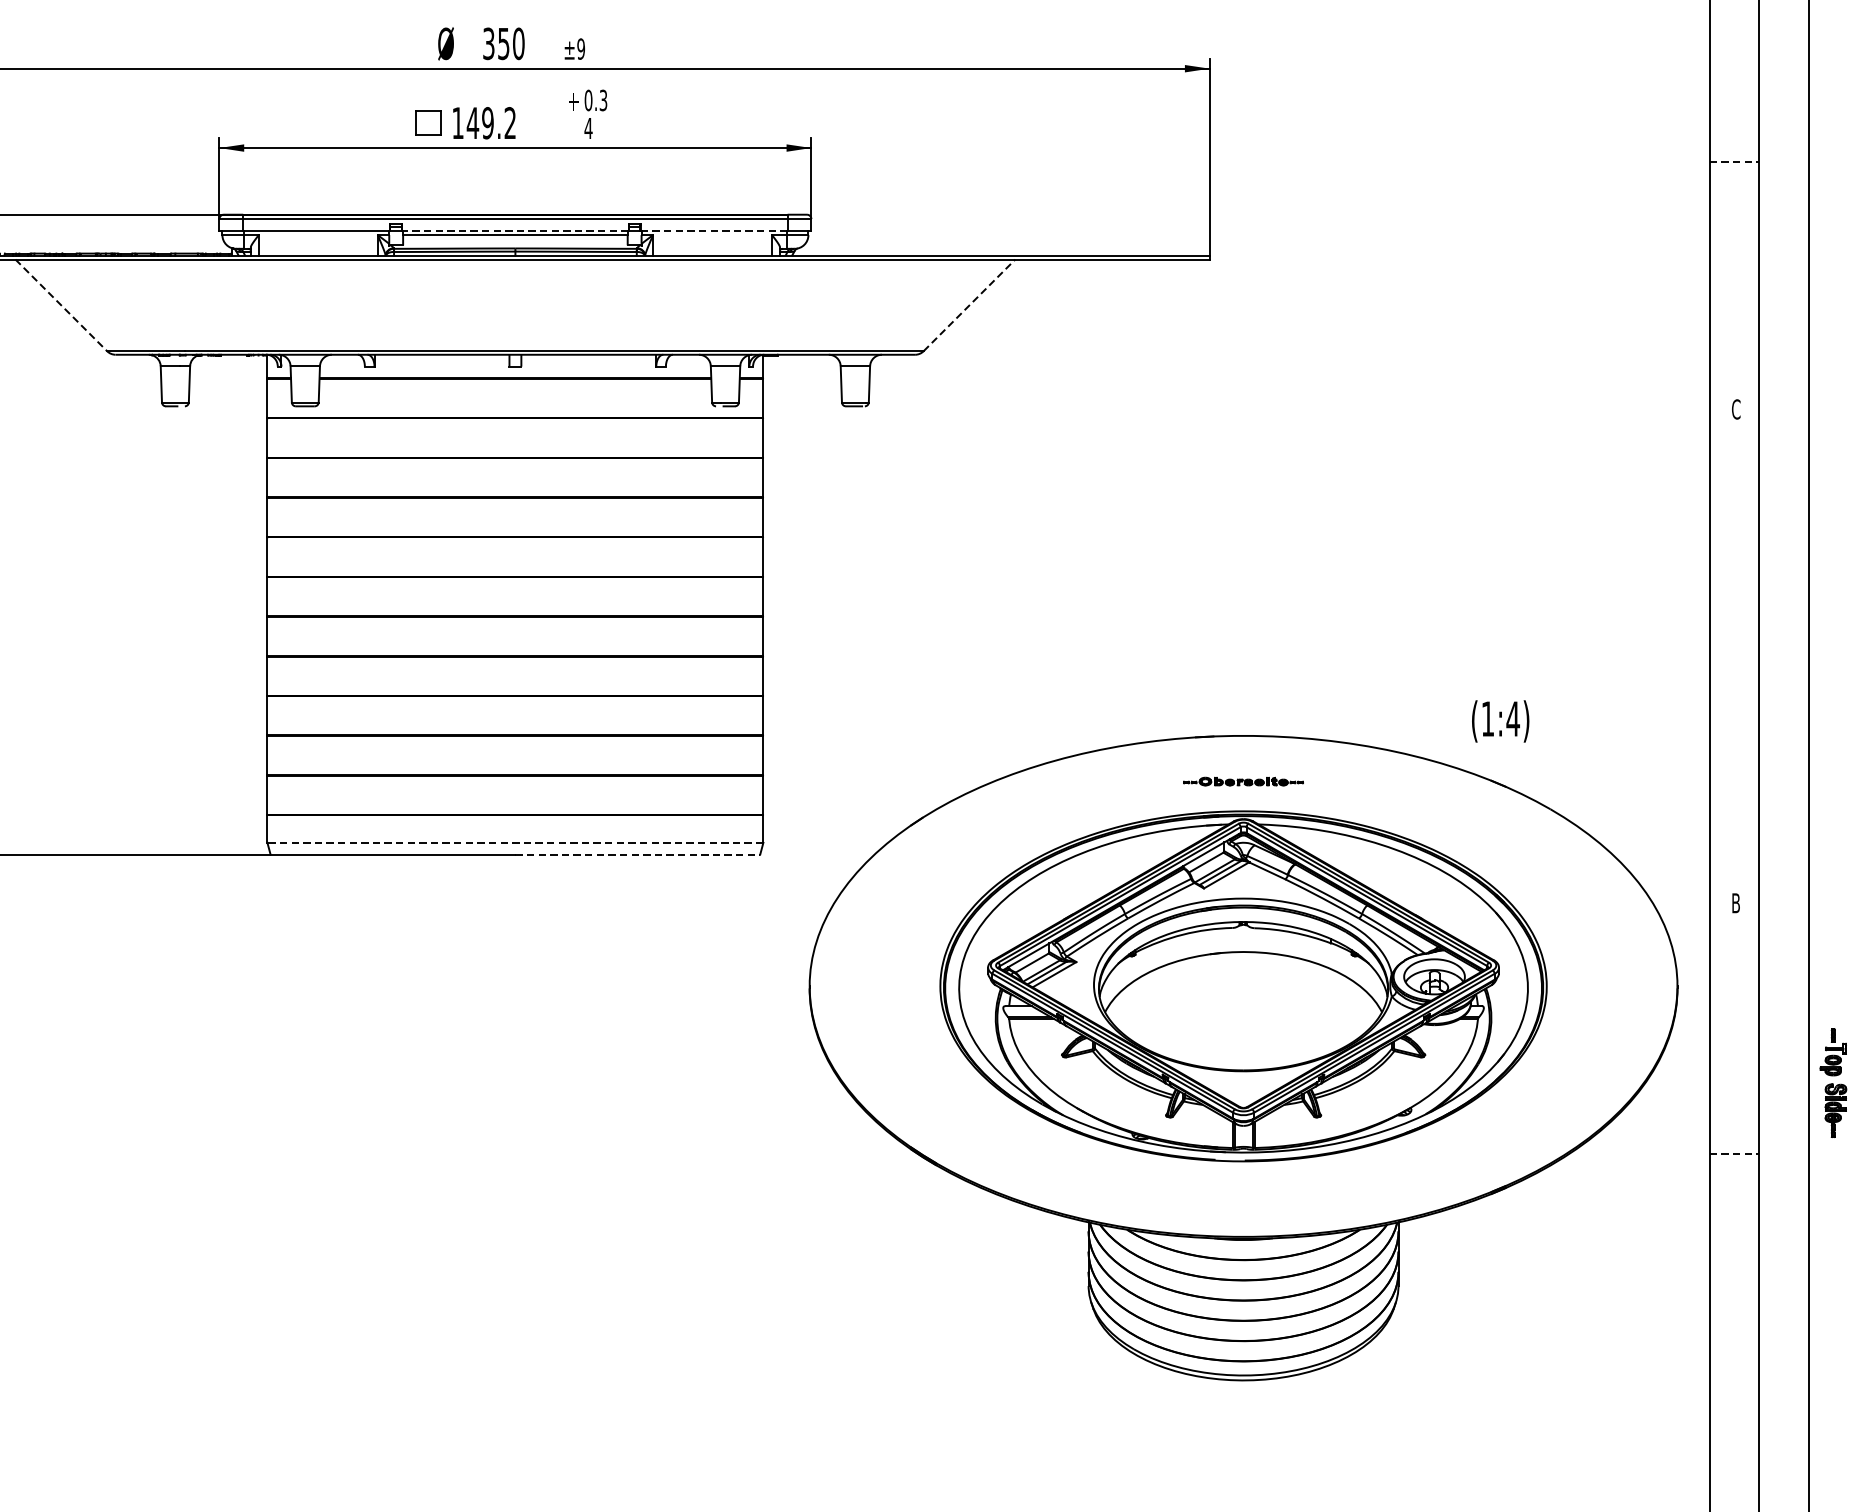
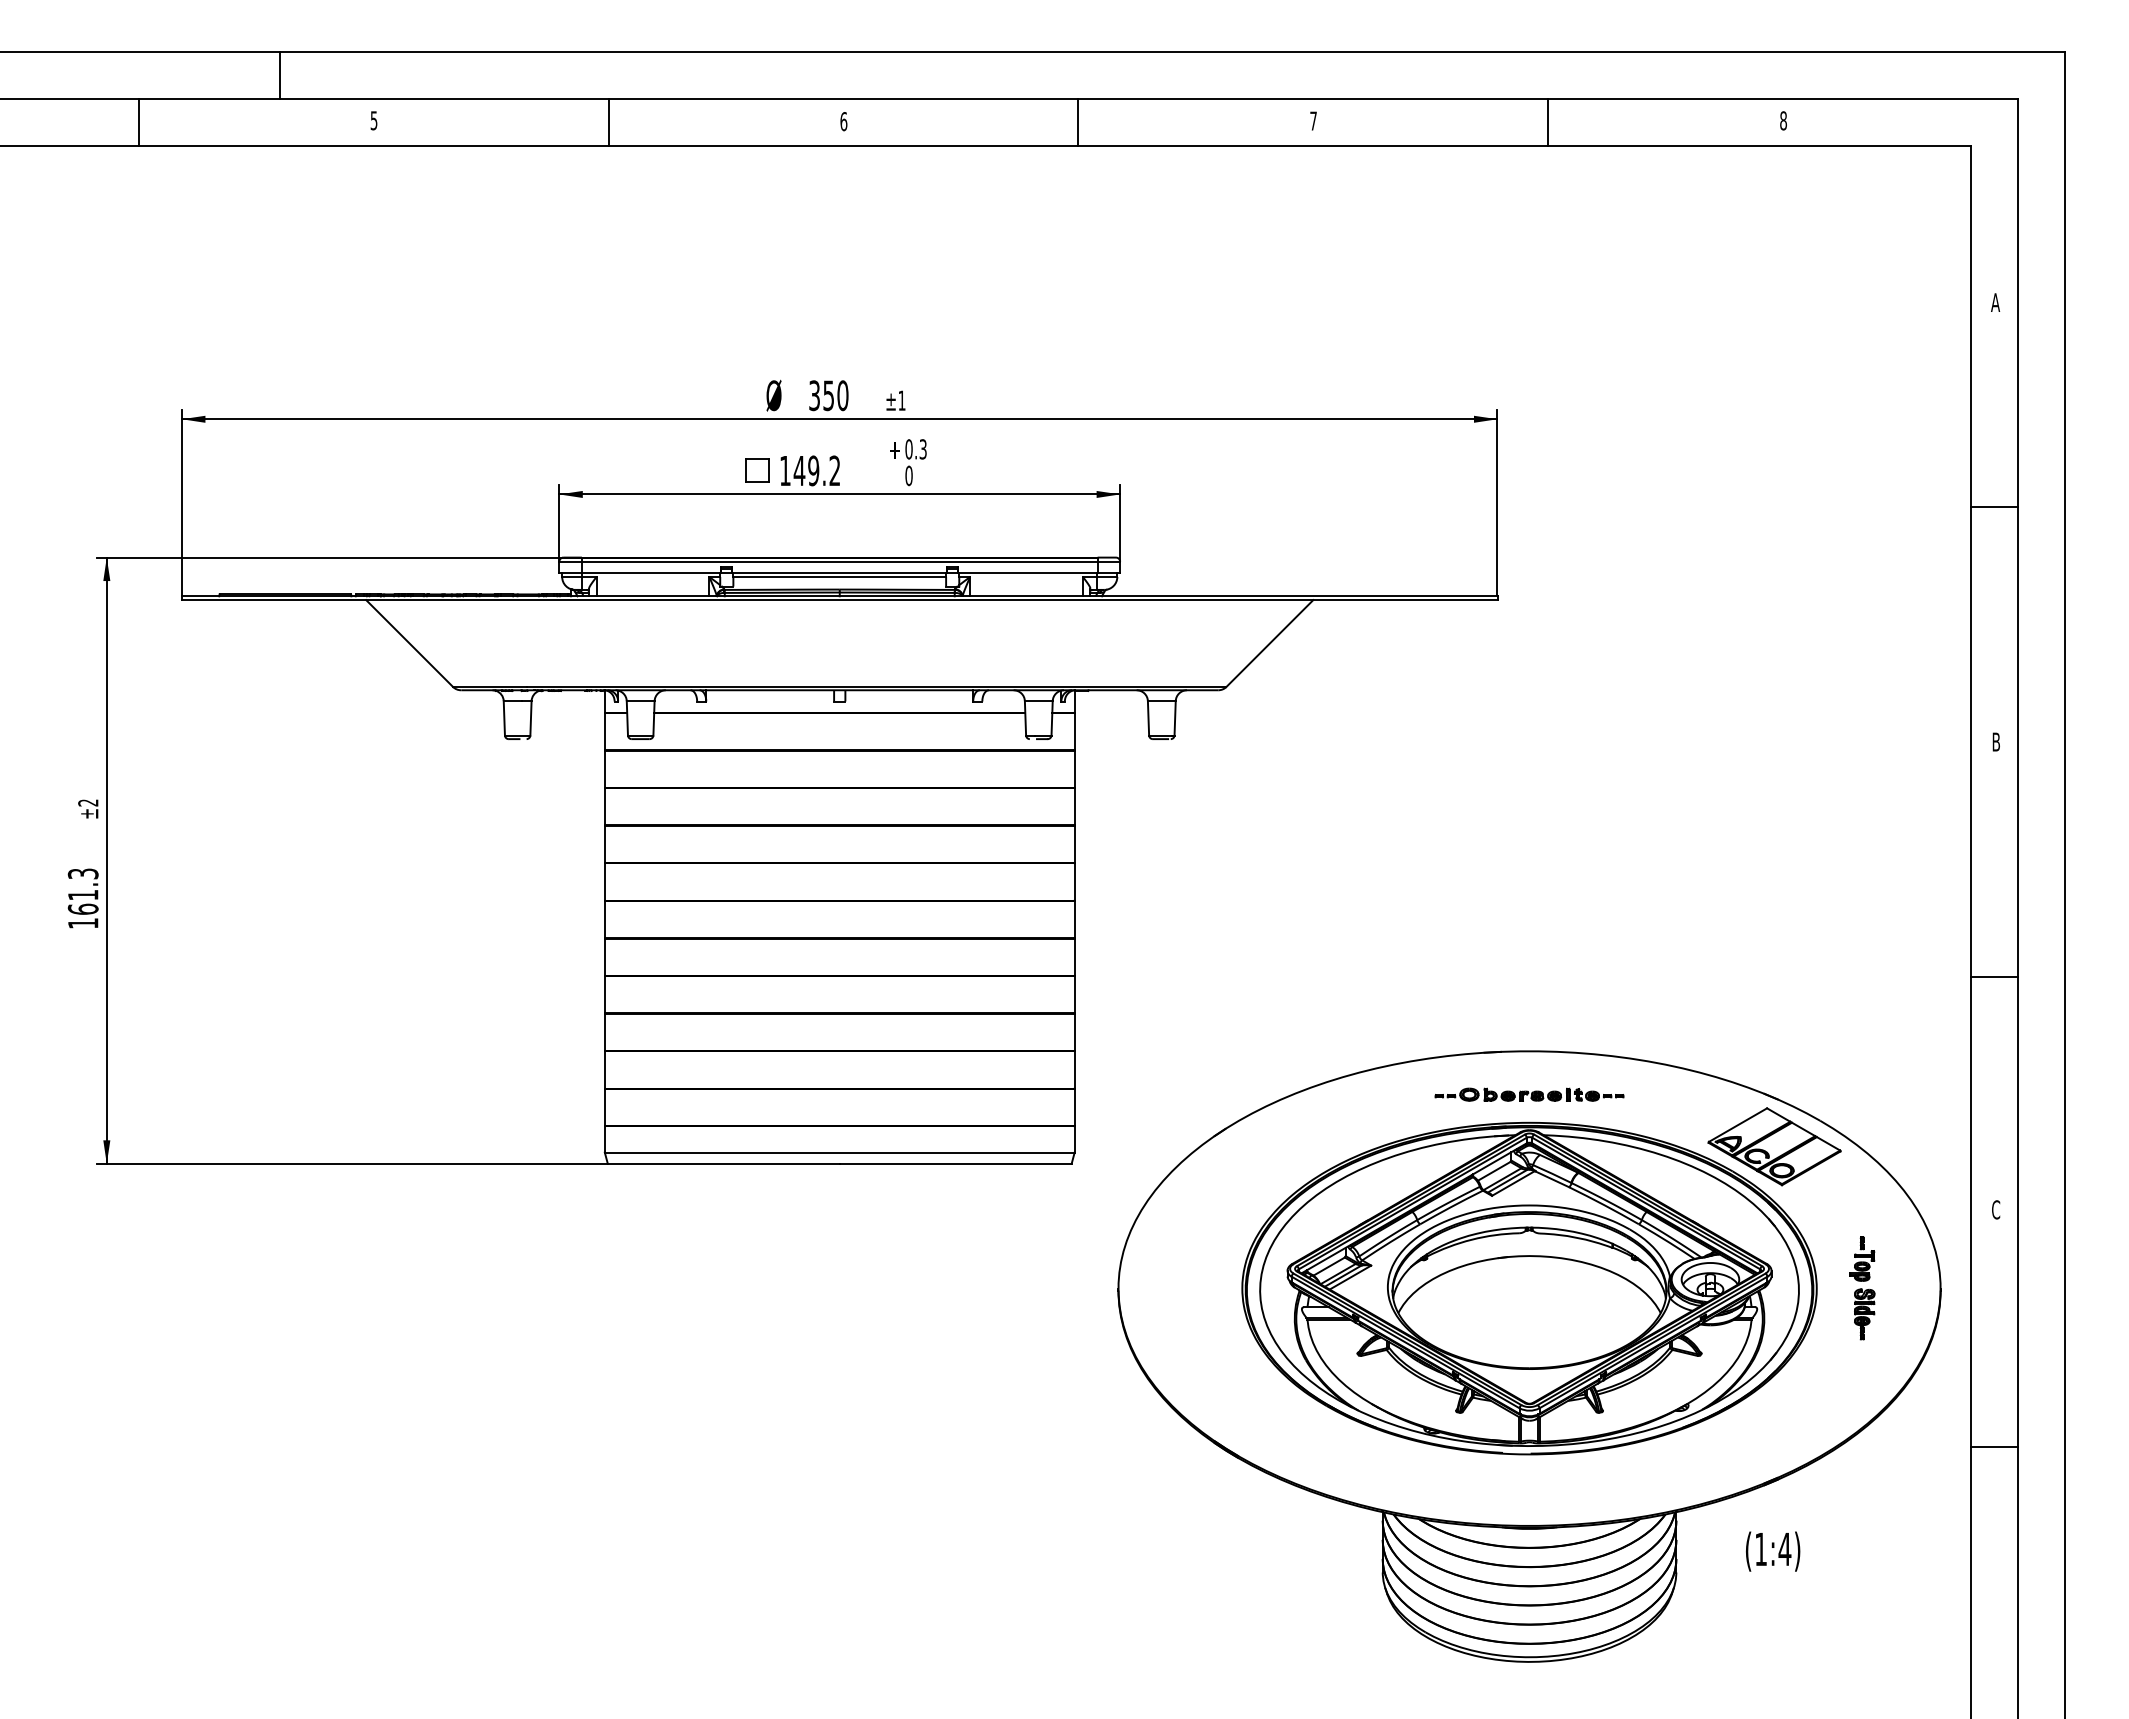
text: (580, 48) -> (901, 400), ±9 -> ±1
text: (587, 128) -> (908, 475), 4 -> 0
line: (1735, 161) -> (1995, 507), dashed -> solid
line: (515, 230) -> (839, 572), dashed -> solid
line: (713, 230) -> (1027, 572), dashed -> solid
line: (61, 305) -> (409, 643), dashed -> solid
line: (970, 305) -> (1270, 643), dashed -> solid
text: (1736, 408) -> (1996, 741), C -> B
line: (1734, 657) -> (1994, 977), added
text: (1501, 721) -> (1773, 1551), moved
part: (1243, 781) -> (1529, 1094), size x1.67
part: (1502, 836) -> (1774, 1146), added
line: (515, 842) -> (839, 1152), dashed -> solid
line: (637, 854) -> (955, 1163), dashed -> solid
text: (1736, 902) -> (1996, 1209), B -> C
part: (1833, 1083) -> (1862, 1288), moved
line: (1735, 1153) -> (1995, 1446), dashed -> solid

